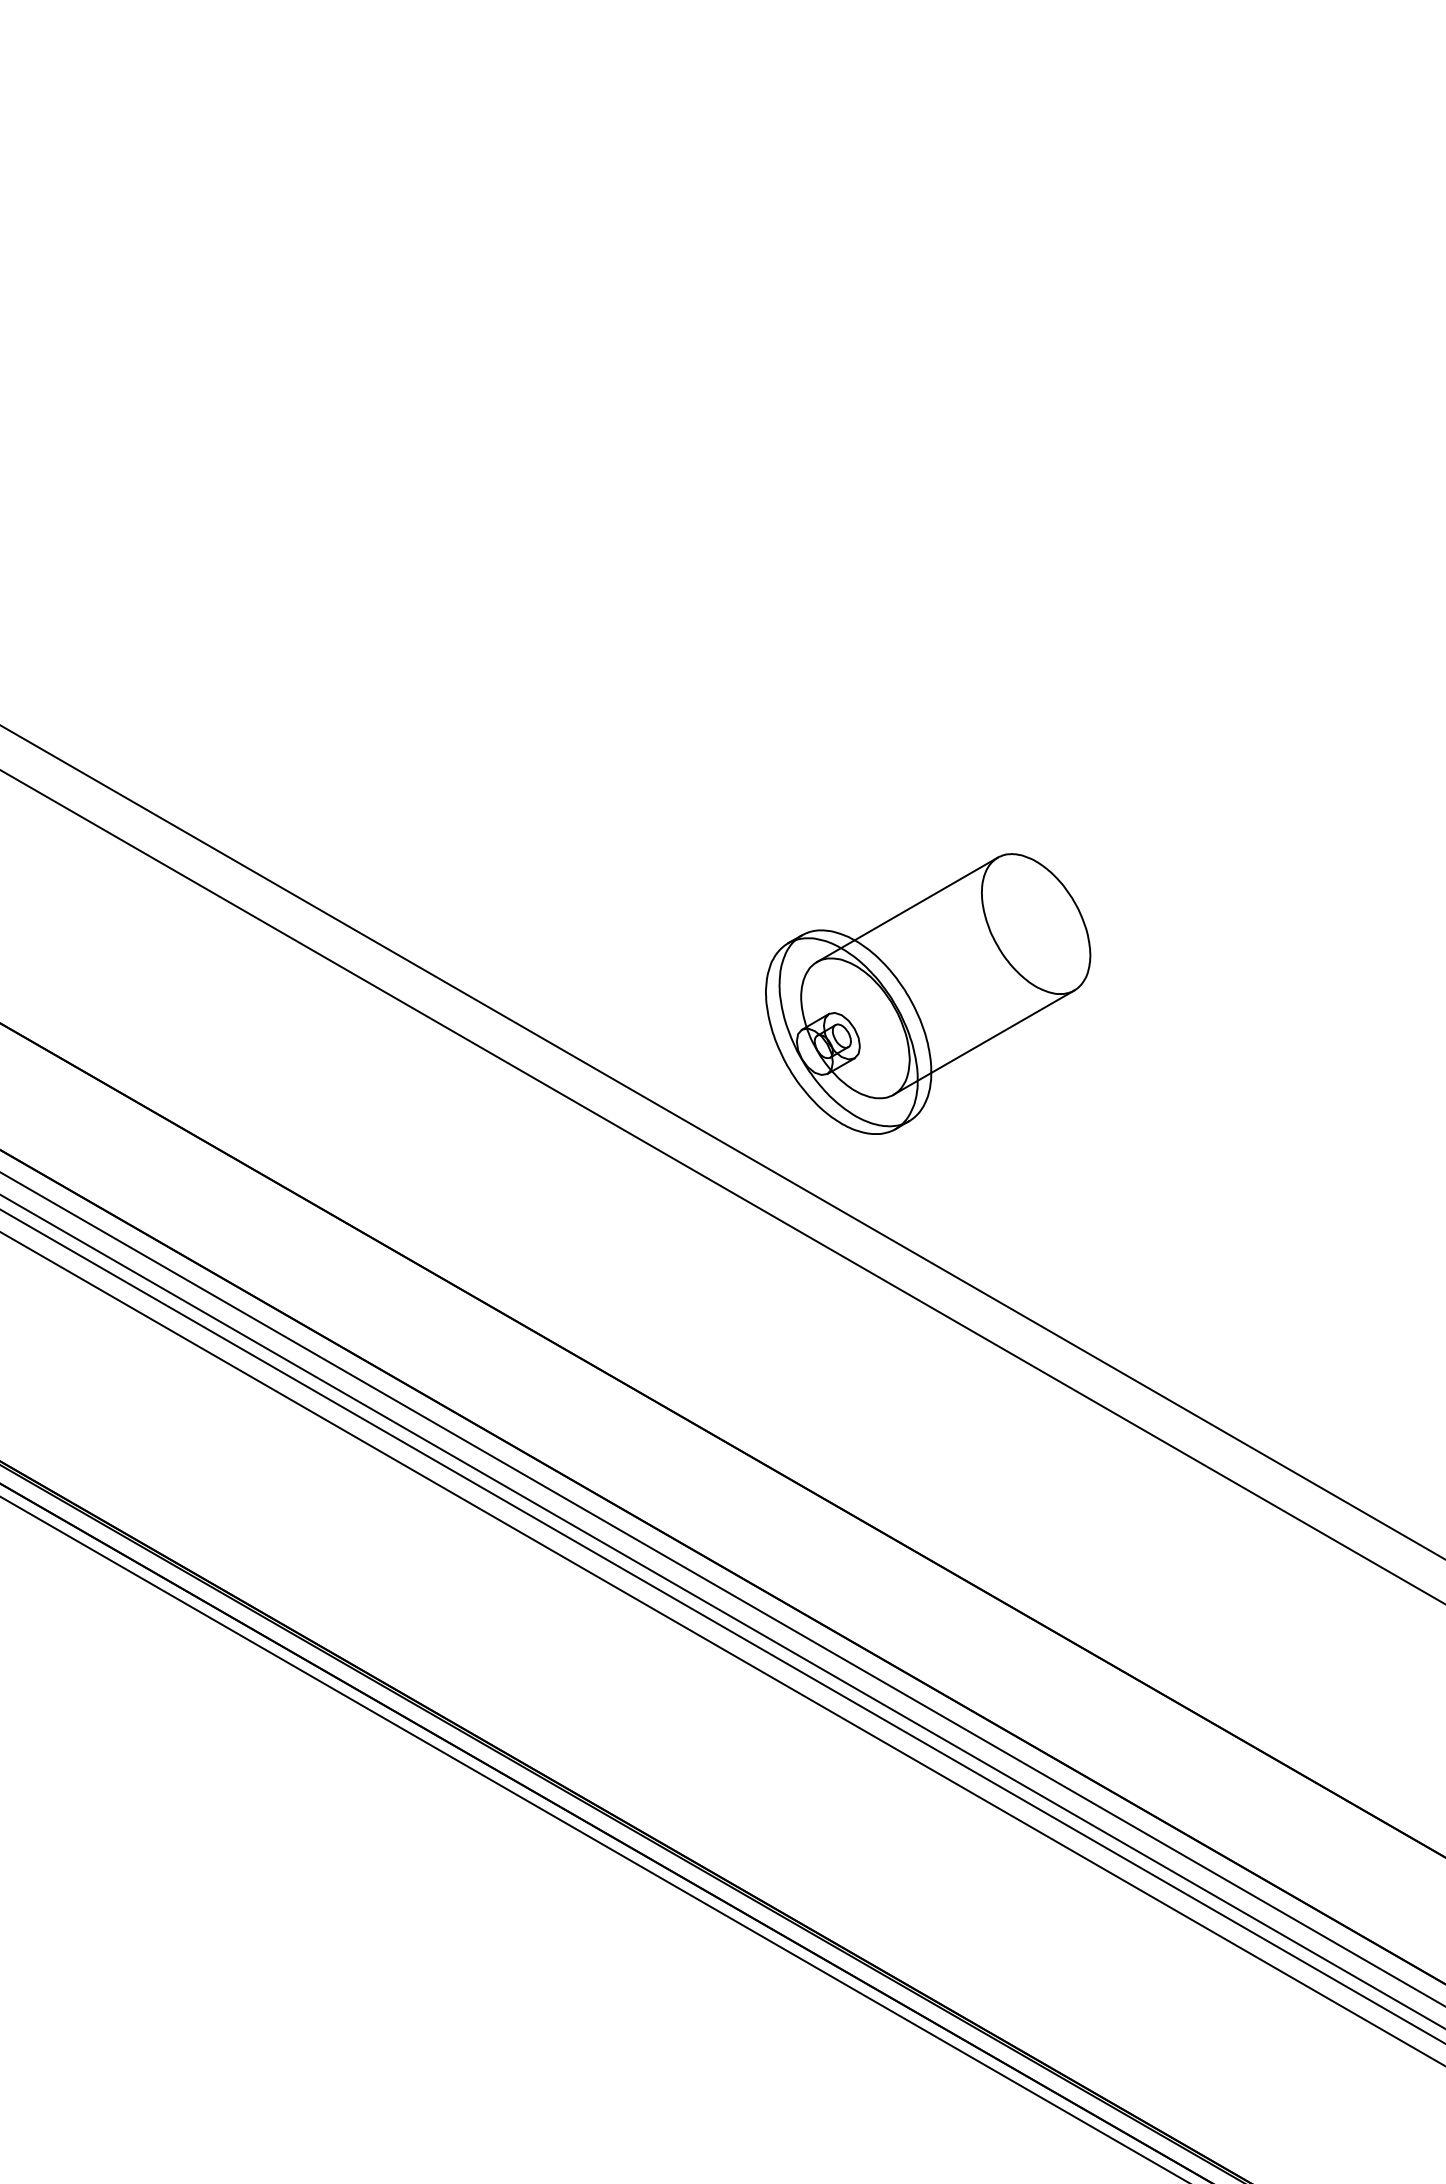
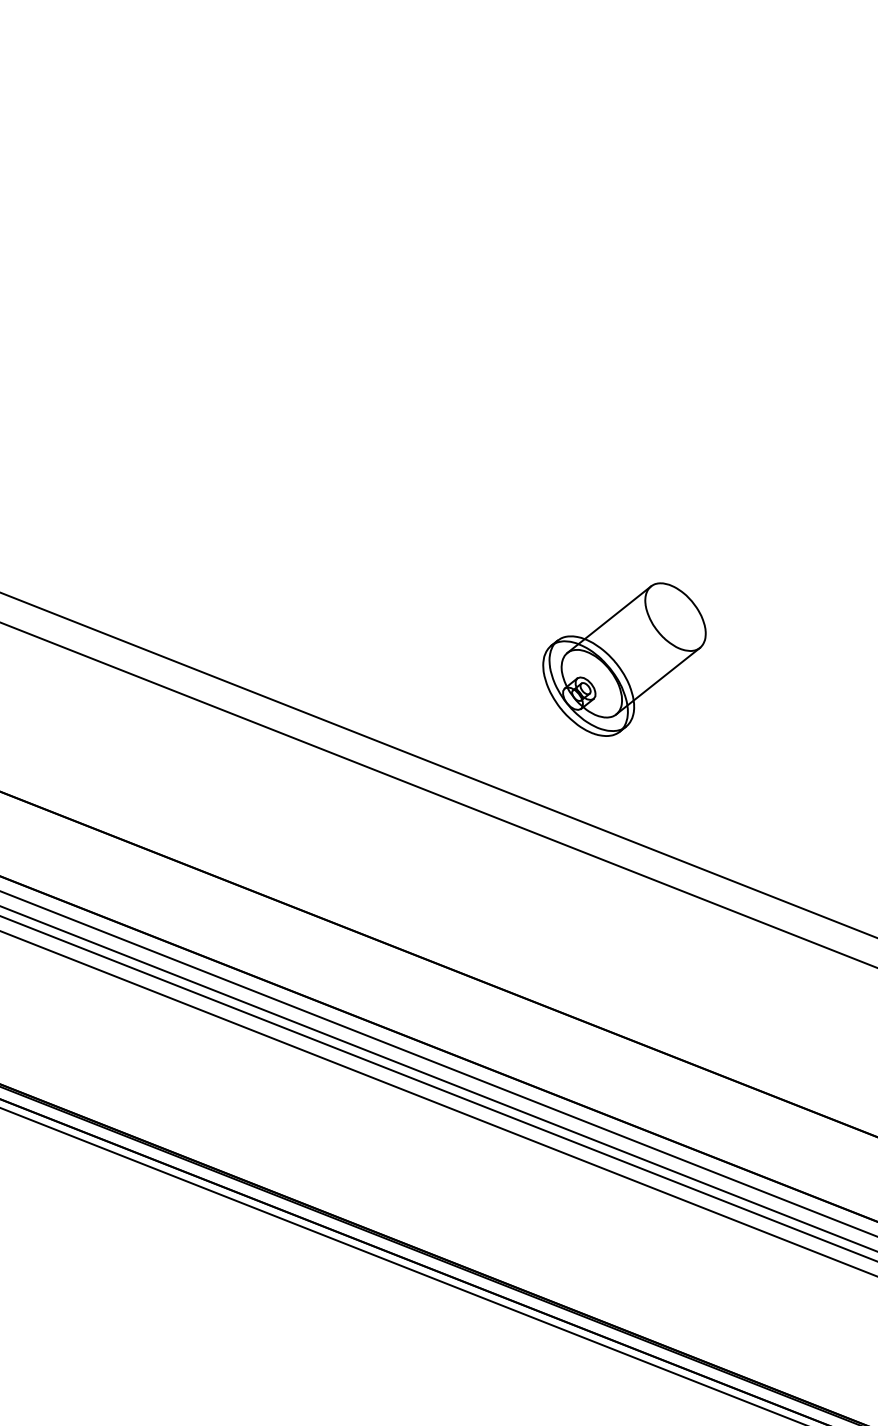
part: (927, 993) -> (625, 660), size x0.71

